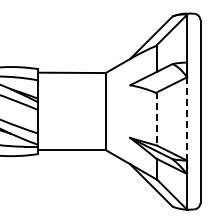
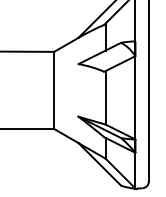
line: (157, 118) -> (105, 97), dashed -> solid
line: (187, 118) -> (135, 97), dashed -> solid

